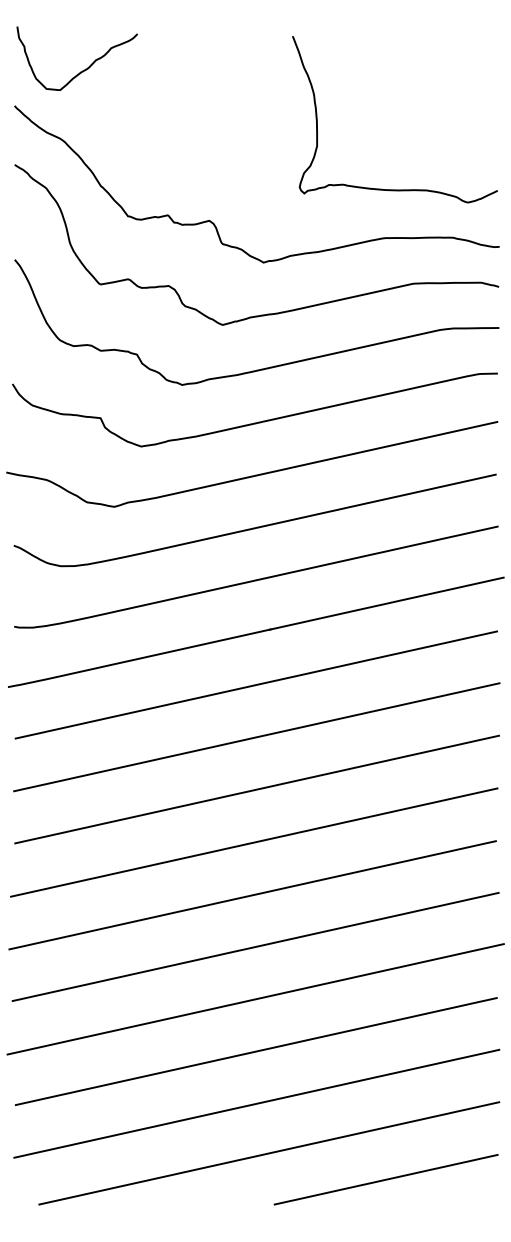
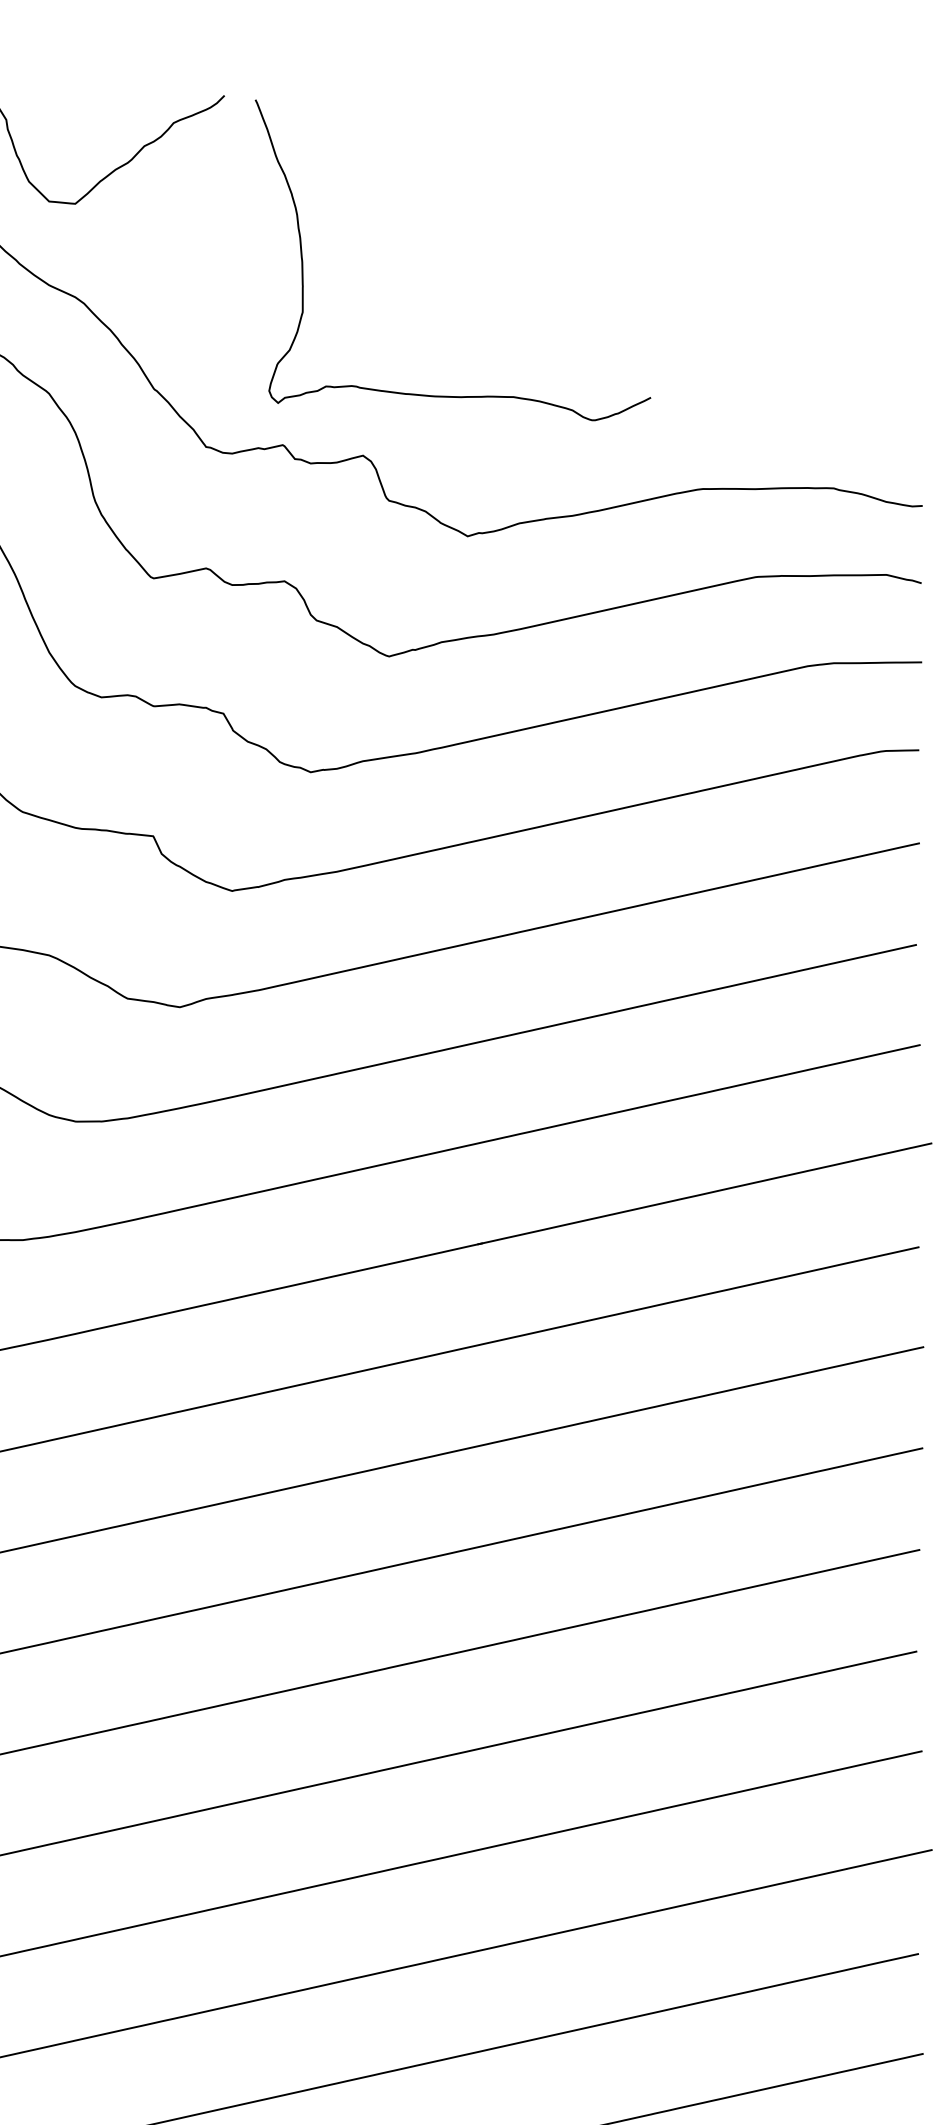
curve: (394, 189) -> (451, 395), moved

